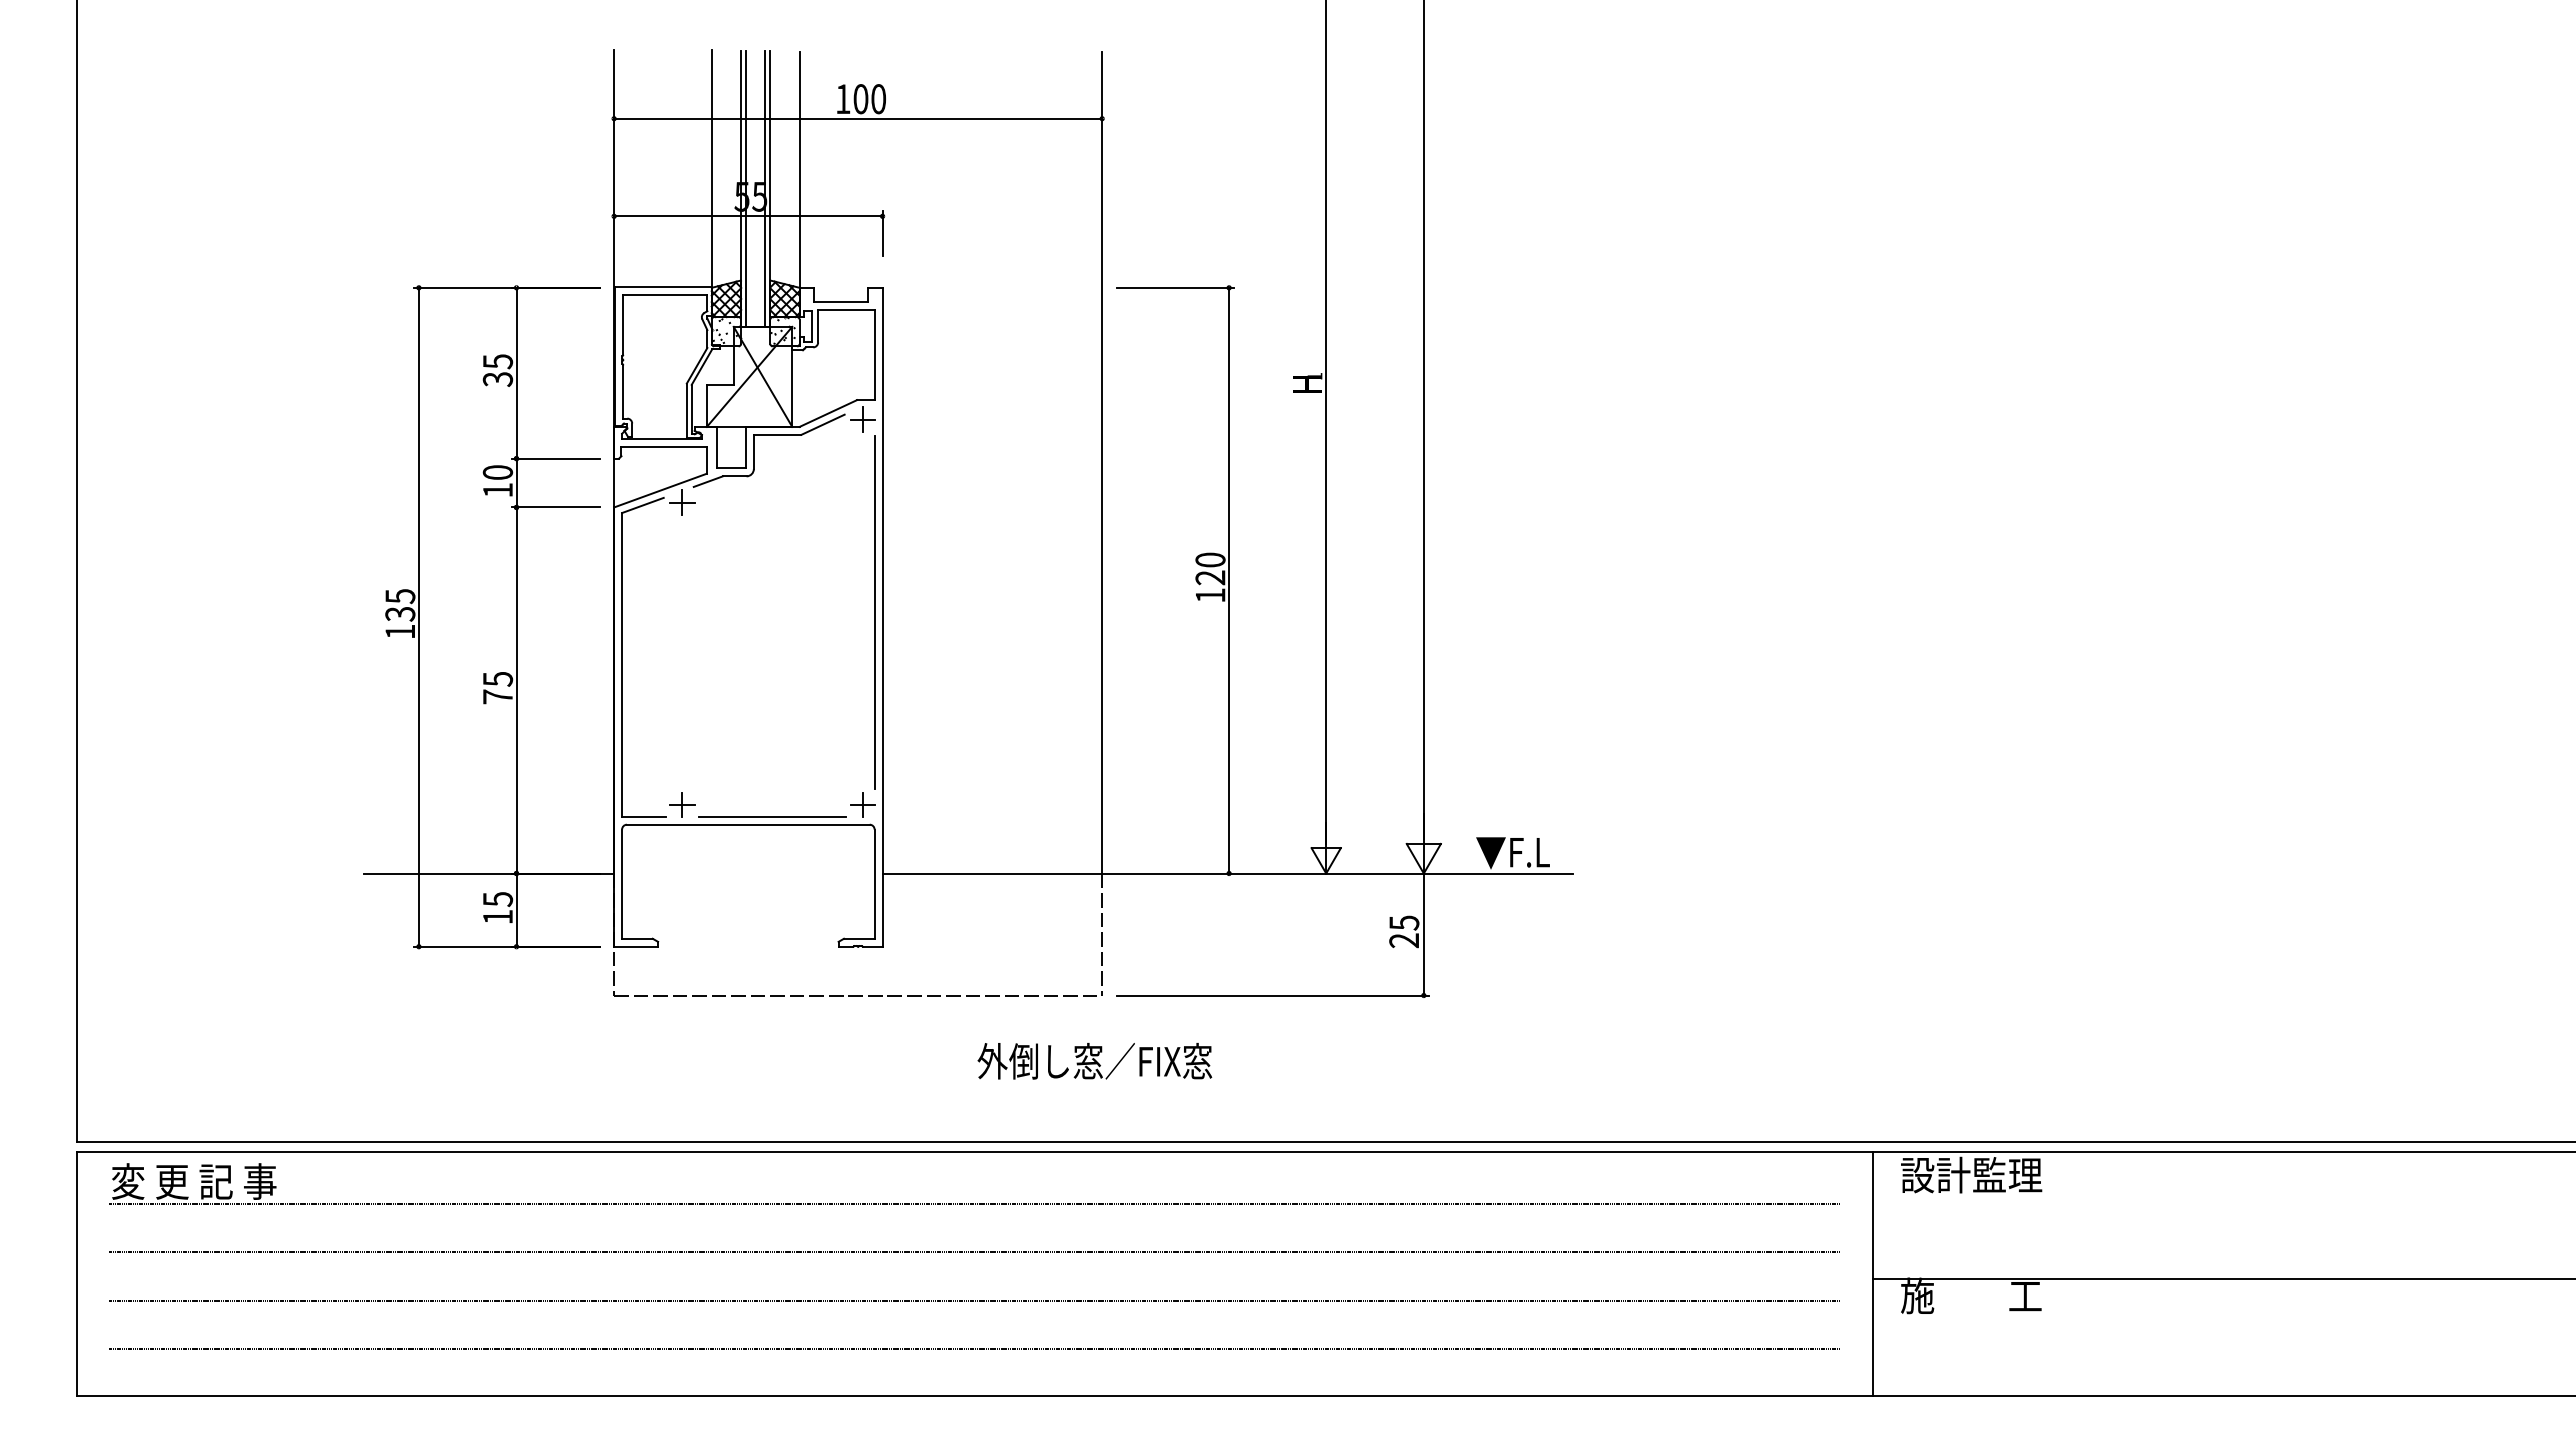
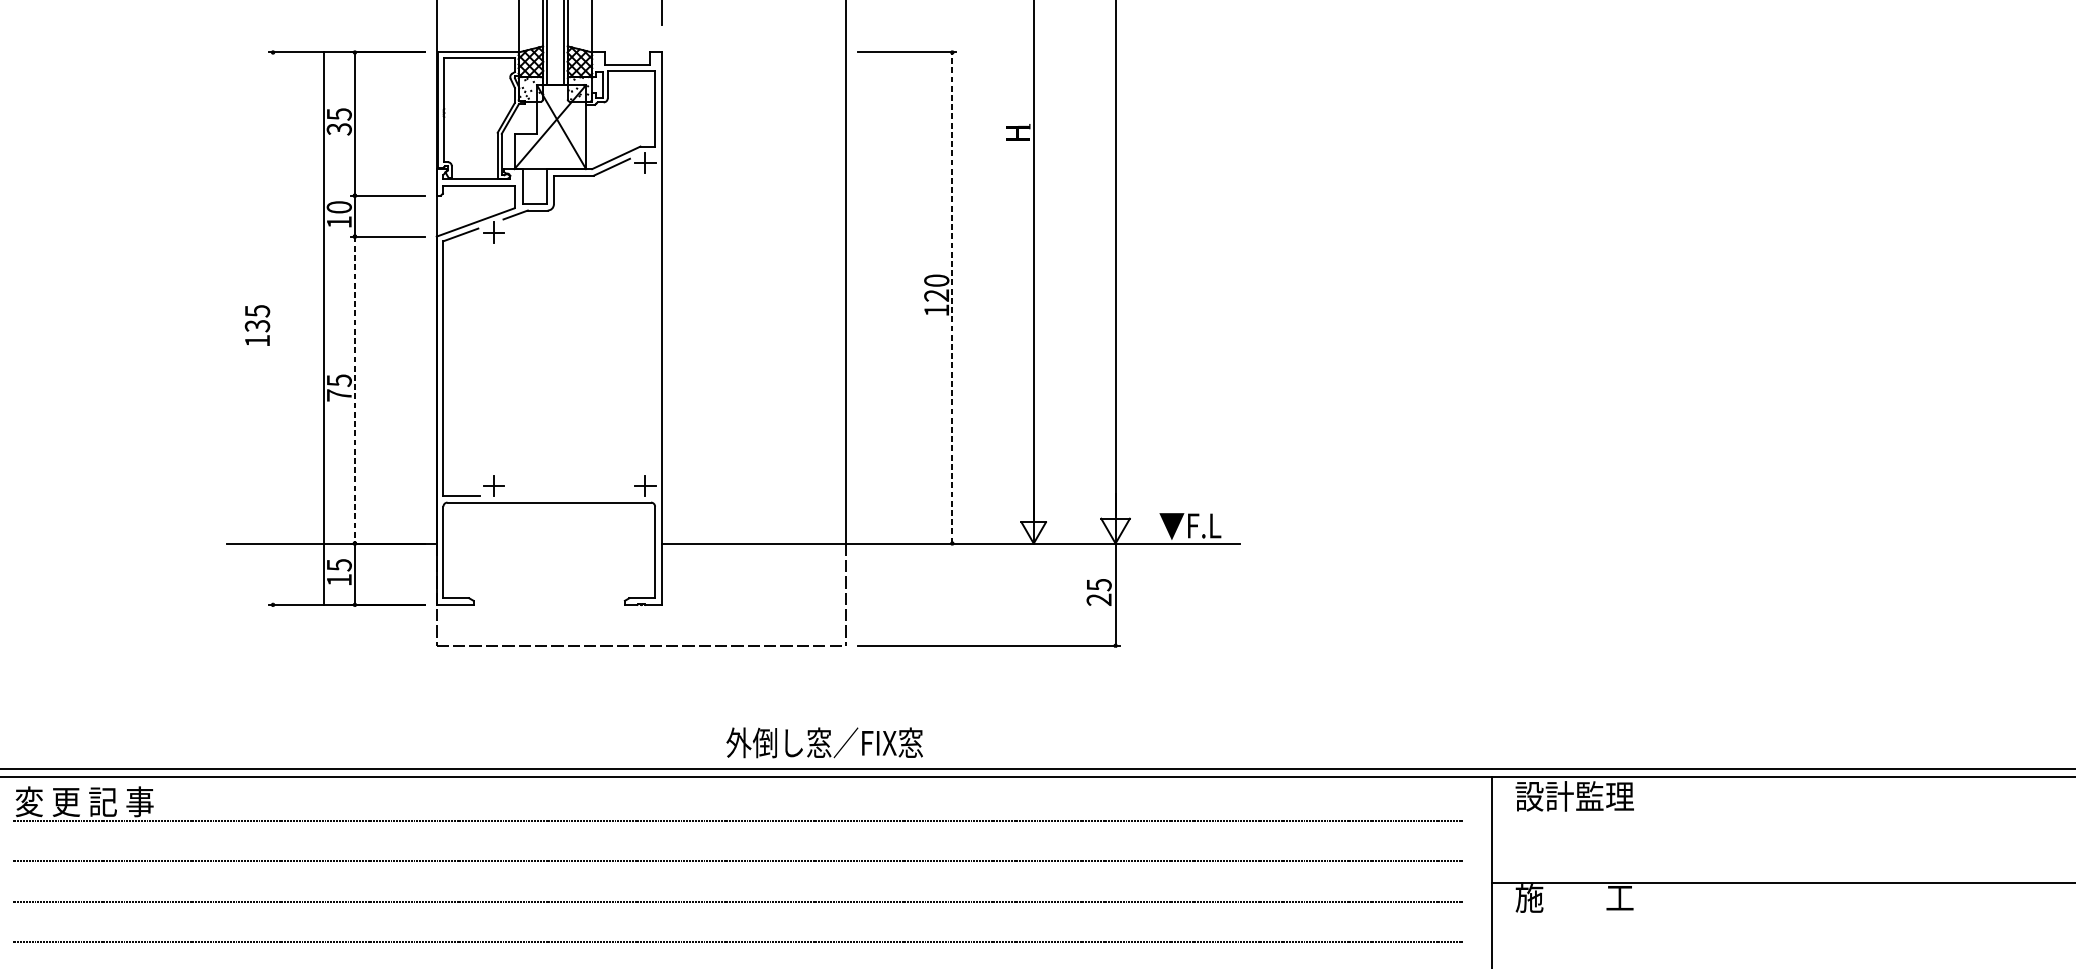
line: (1229, 580) -> (952, 297), solid -> dashed
line: (874, 612) -> (655, 324), removed
line: (418, 616) -> (323, 328), moved
line: (516, 690) -> (354, 390), solid -> dashed
line: (772, 816) -> (569, 495), removed
text: (1094, 1061) -> (824, 743), moved

